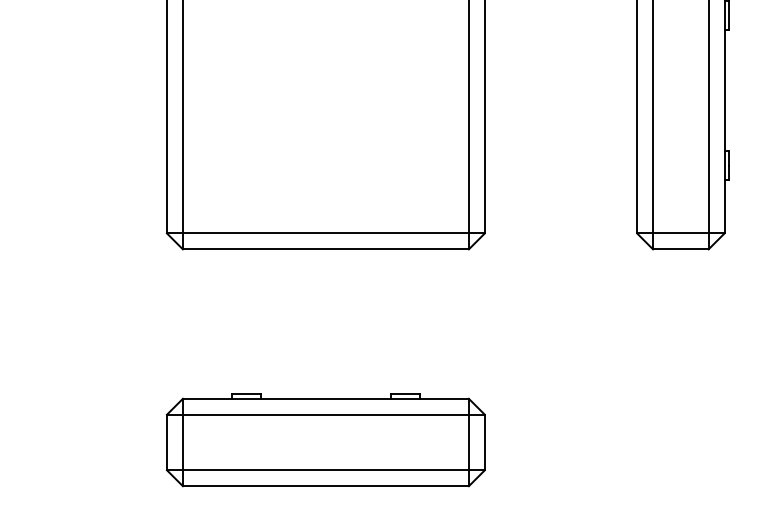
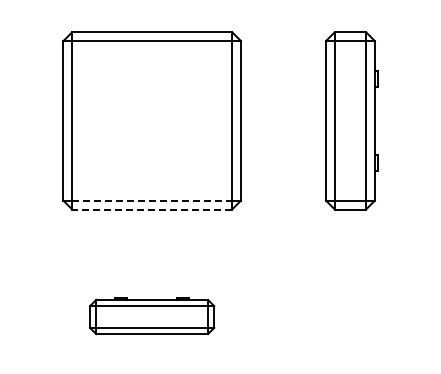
line: (326, 233) -> (152, 200), solid -> dashed
line: (326, 249) -> (152, 209), solid -> dashed
part: (324, 438) -> (151, 315), size x0.7

